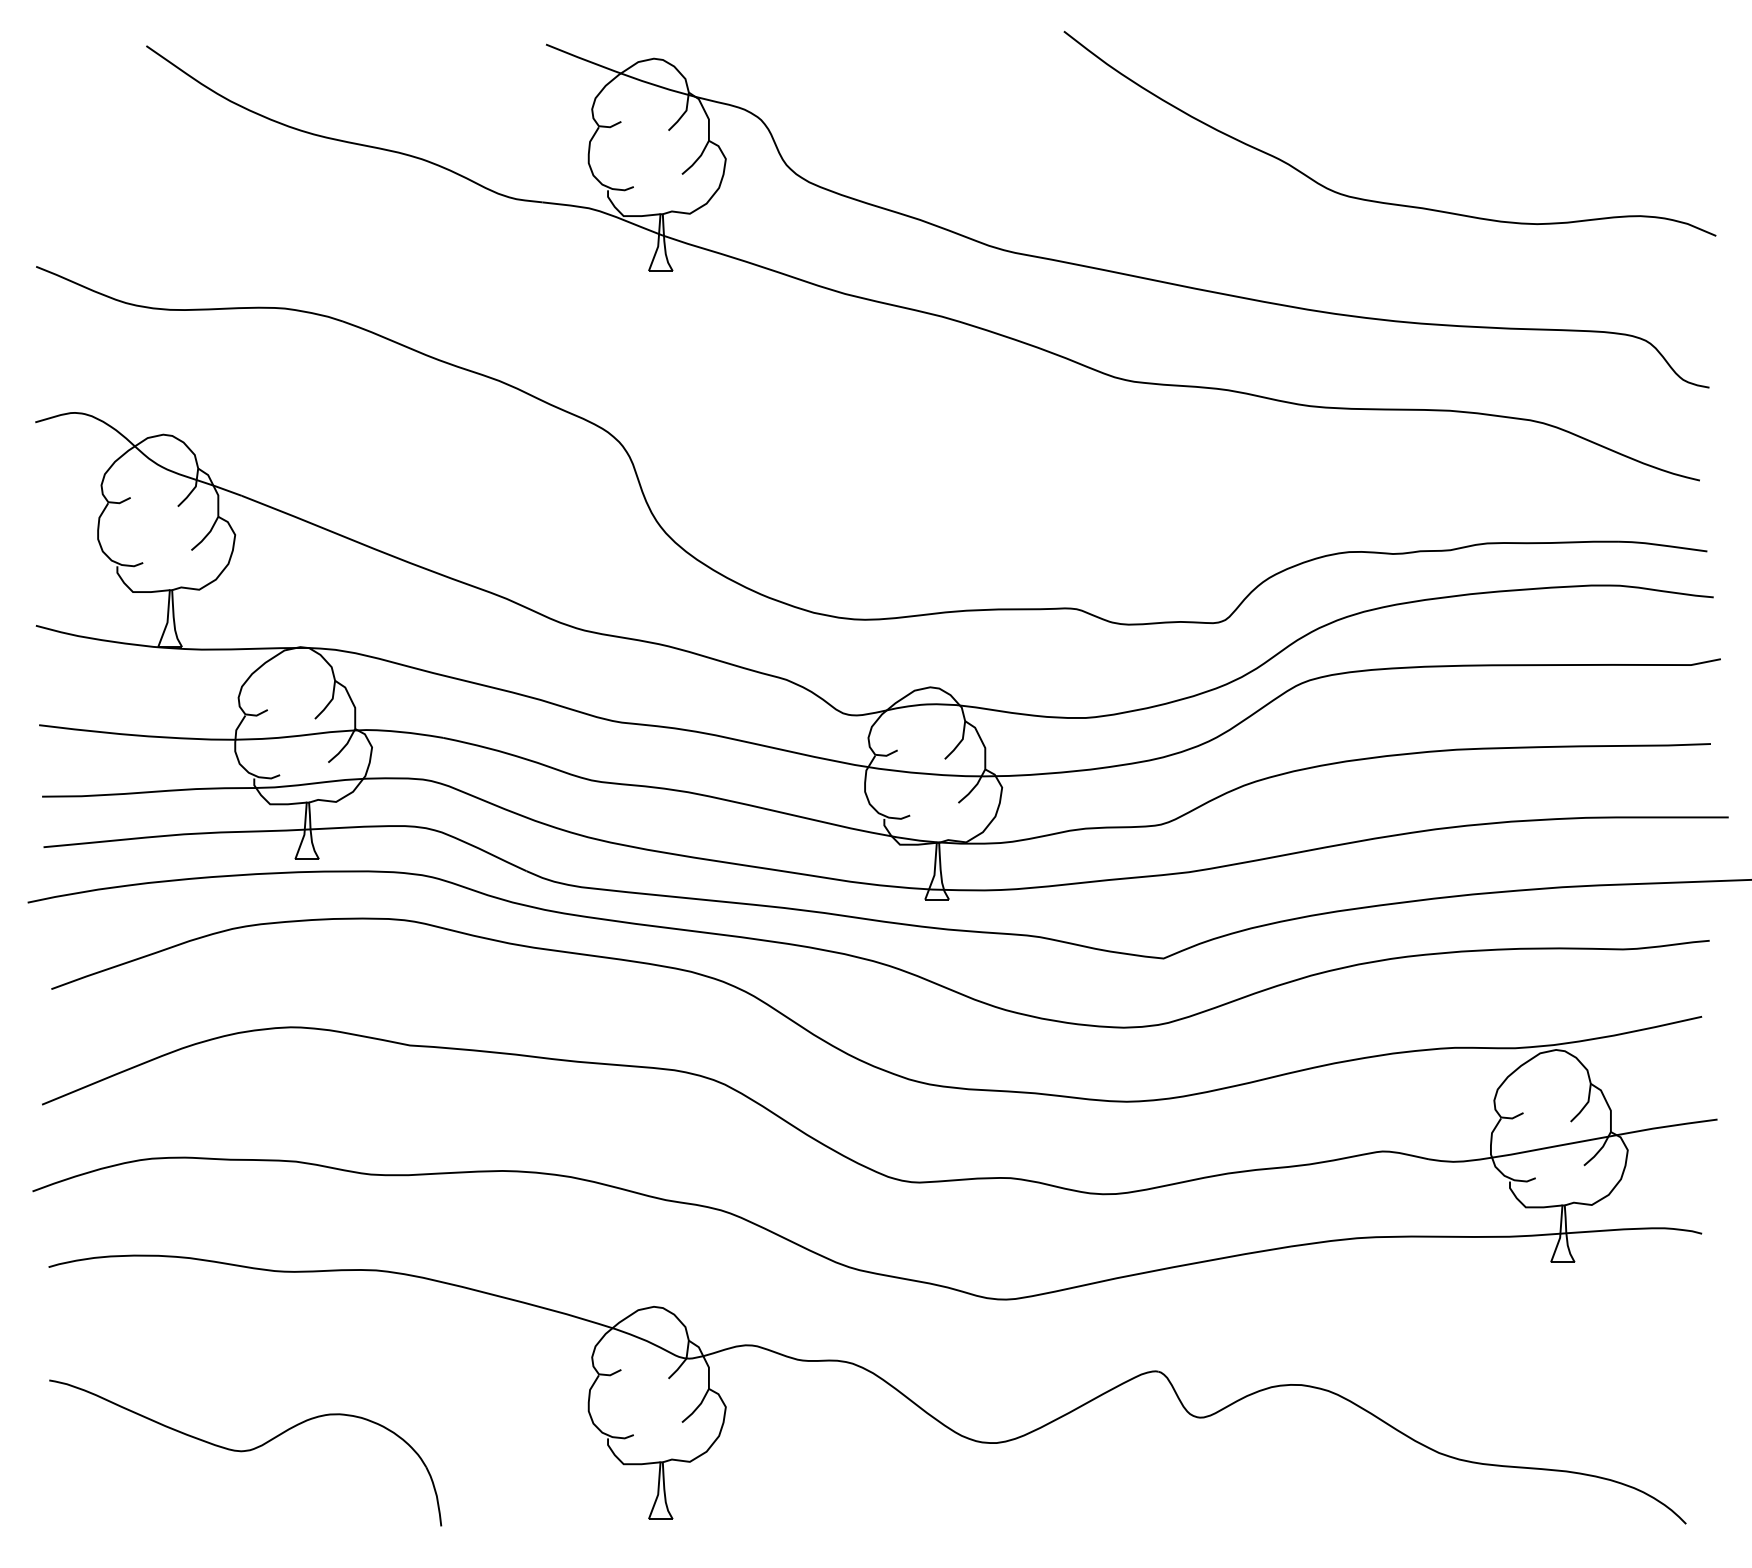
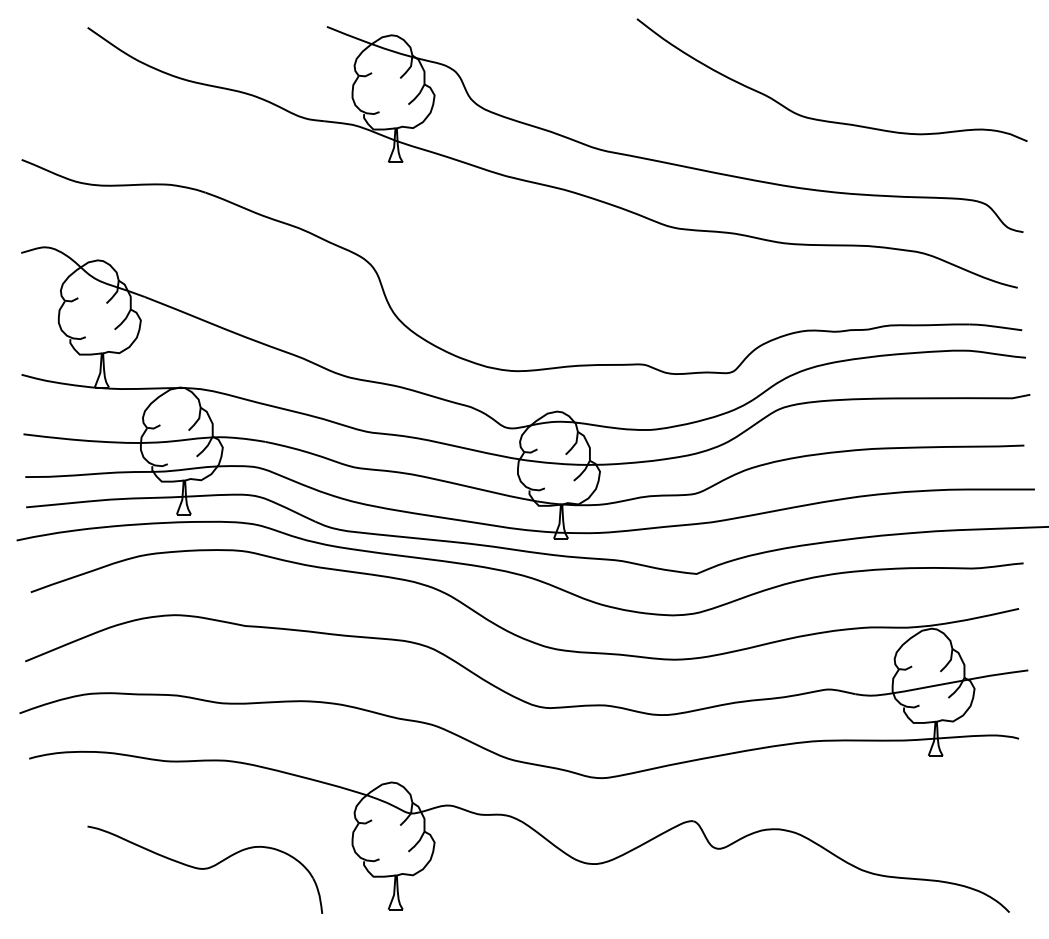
part: (246, 1452) -> (205, 869), moved

